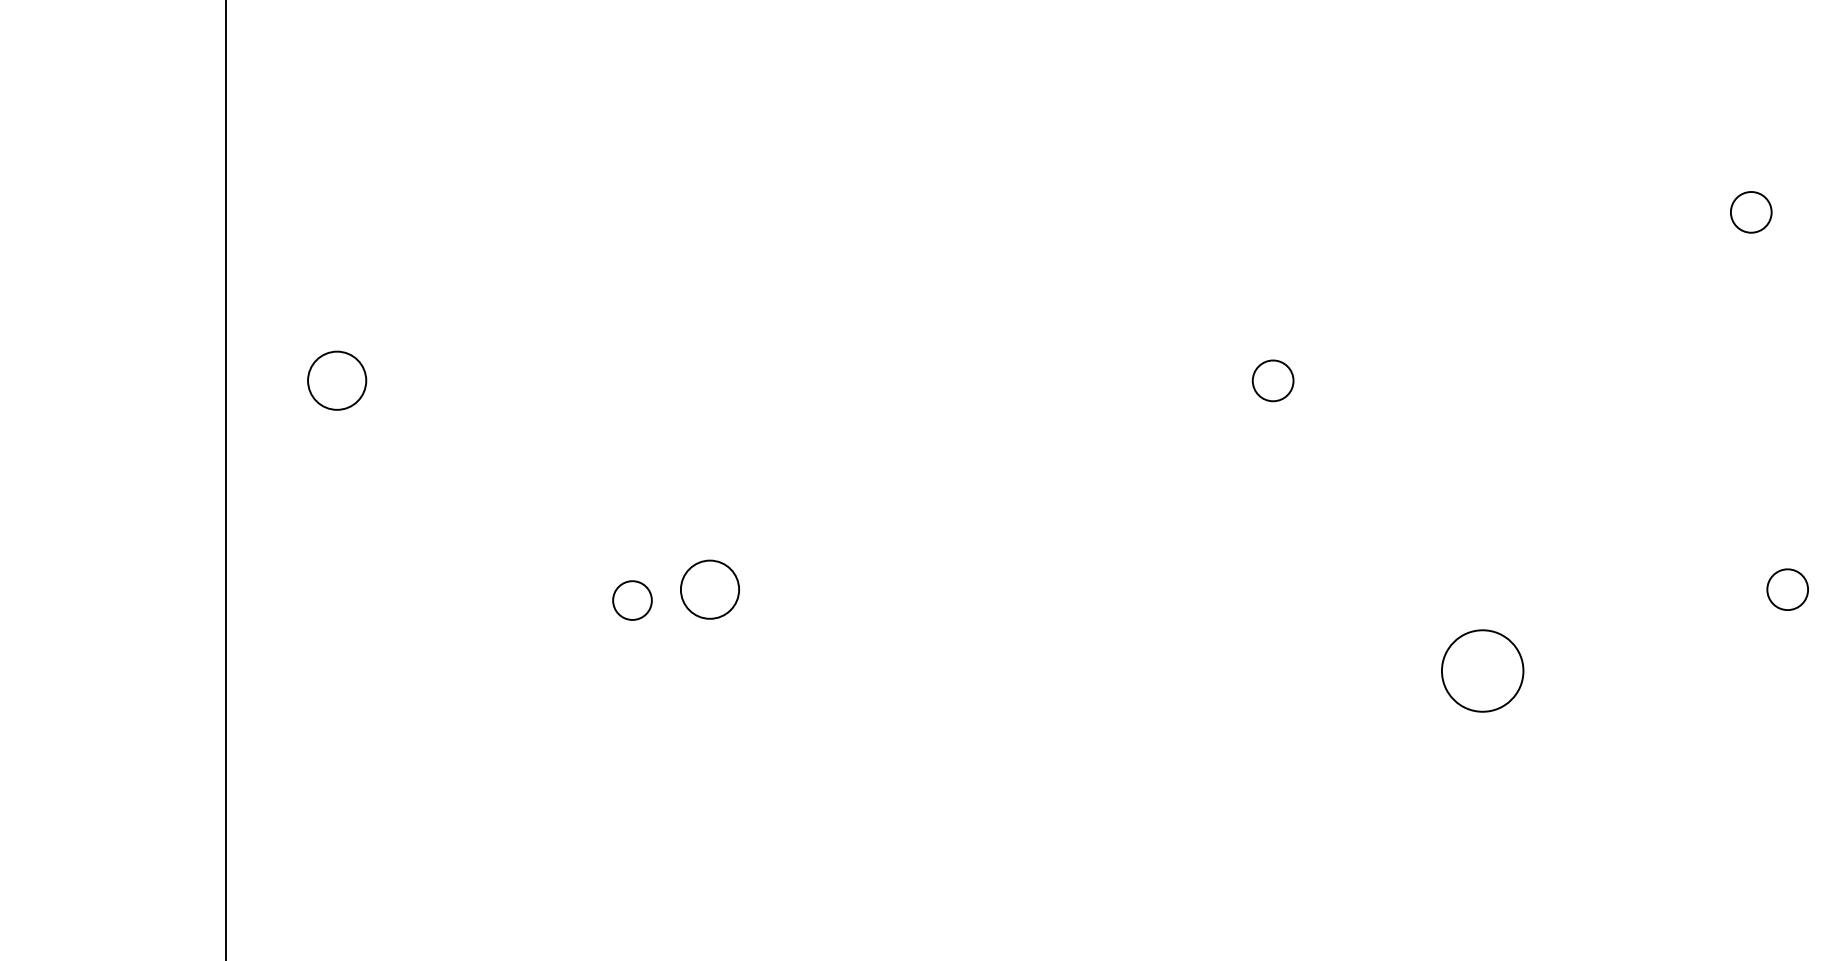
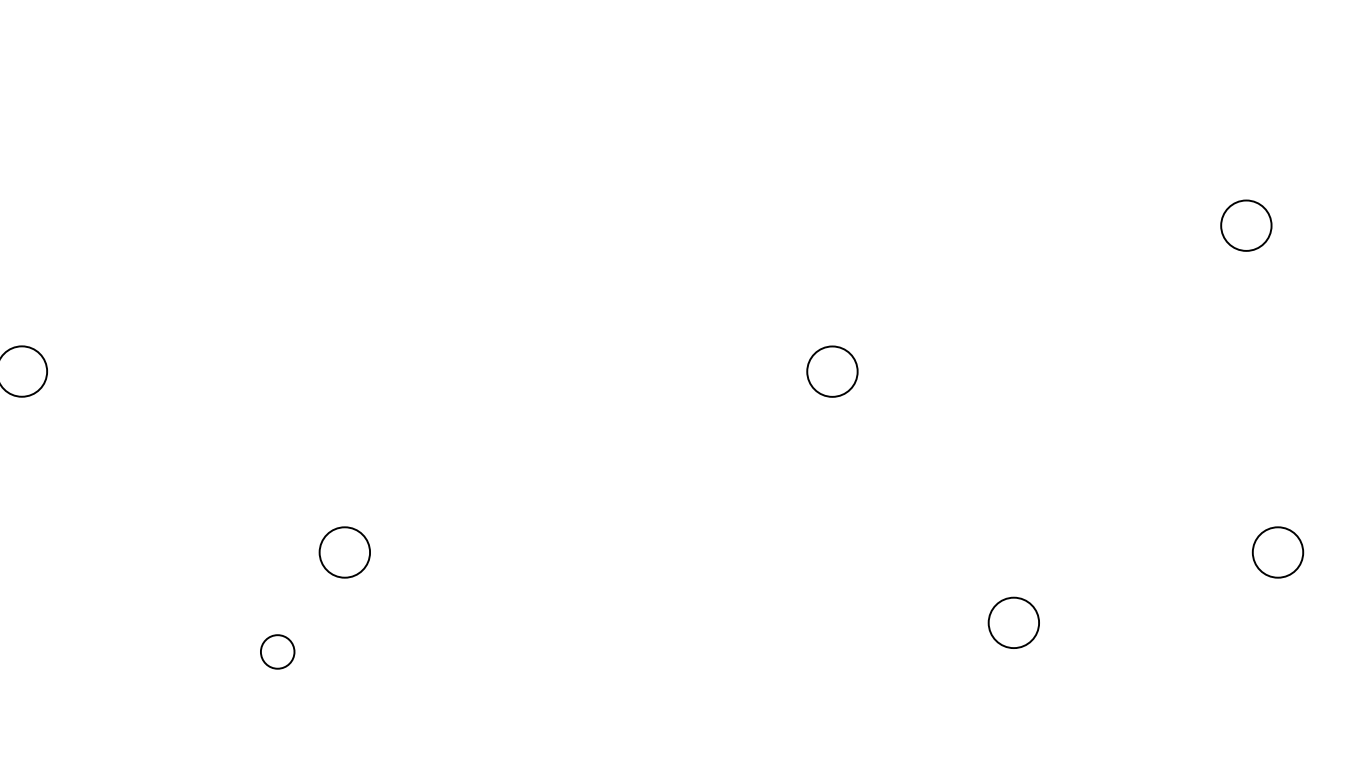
circle: (1751, 212) -> (1246, 225), size x1.43
circle: (1273, 380) -> (832, 371), size x1.43
circle: (1787, 589) -> (1277, 552), size x1.43
circle: (632, 600) -> (277, 651), moved
circle: (1482, 670) -> (1013, 622), size x0.71

